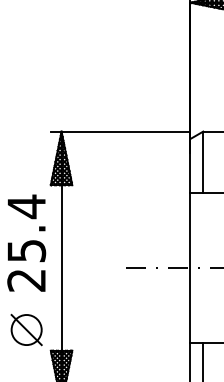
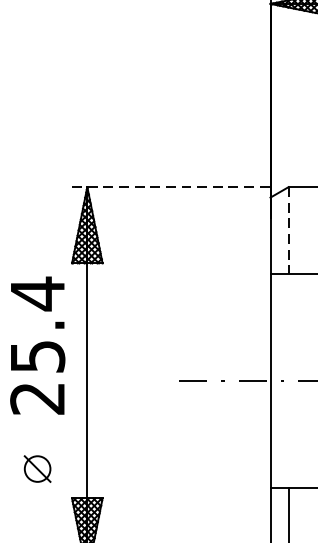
line: (120, 131) -> (171, 186), solid -> dashed
line: (203, 162) -> (289, 230), solid -> dashed
part: (26, 329) -> (37, 468), size x0.6

